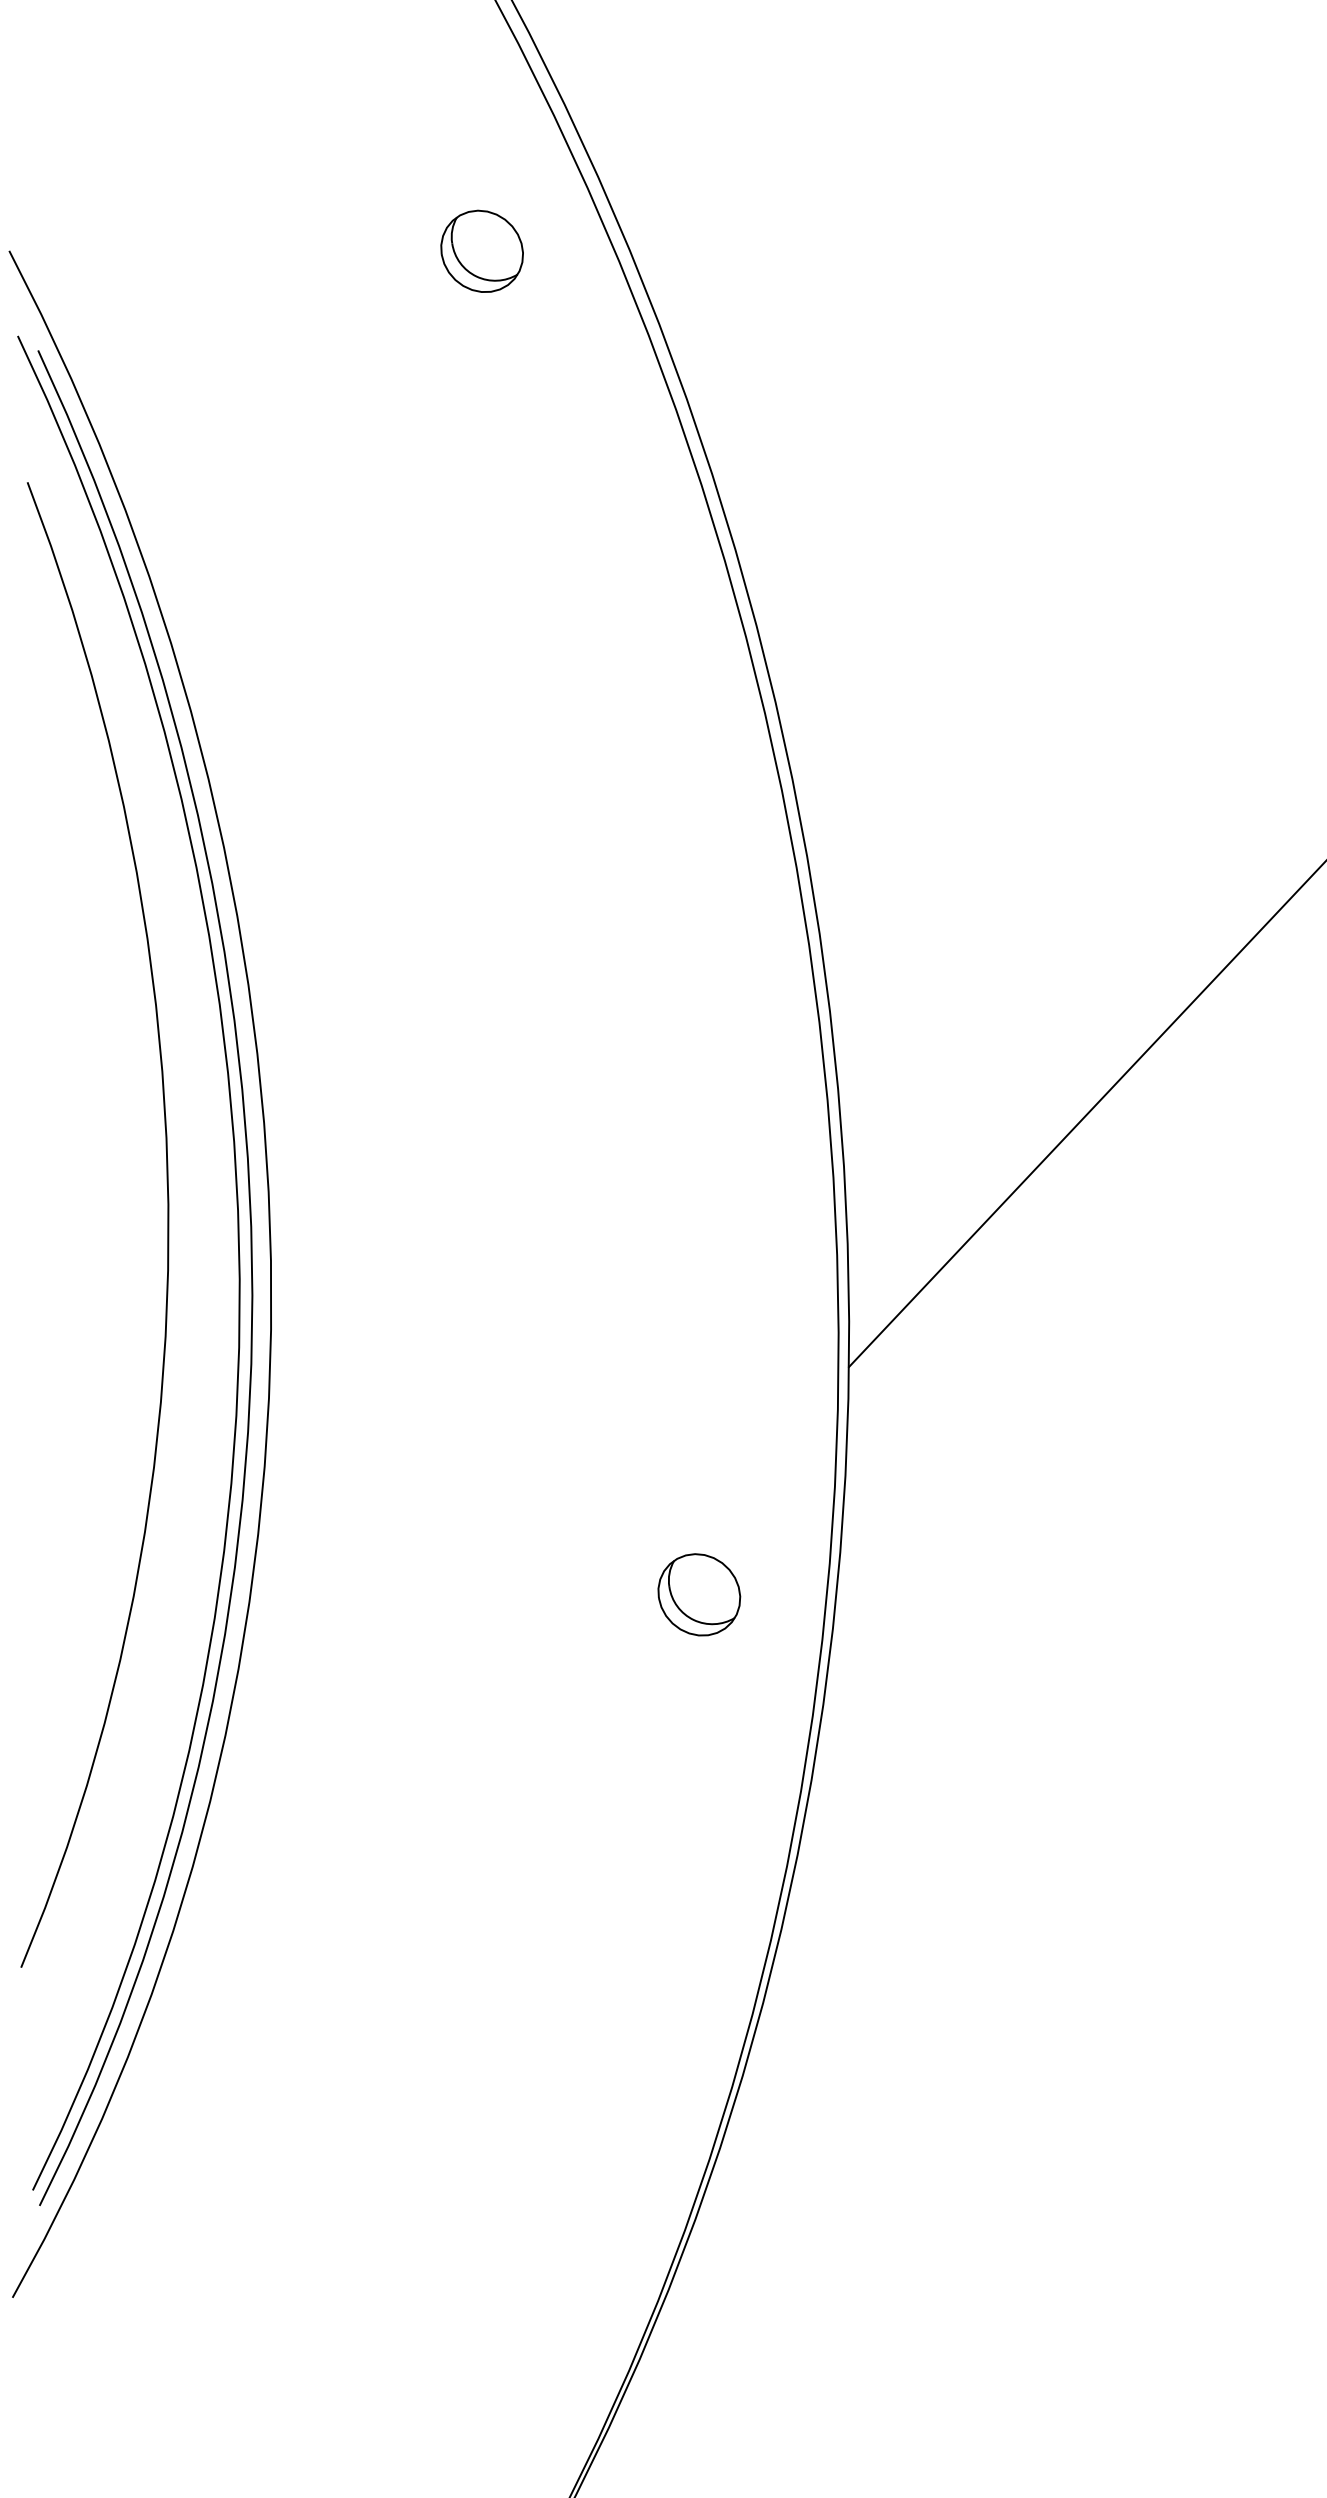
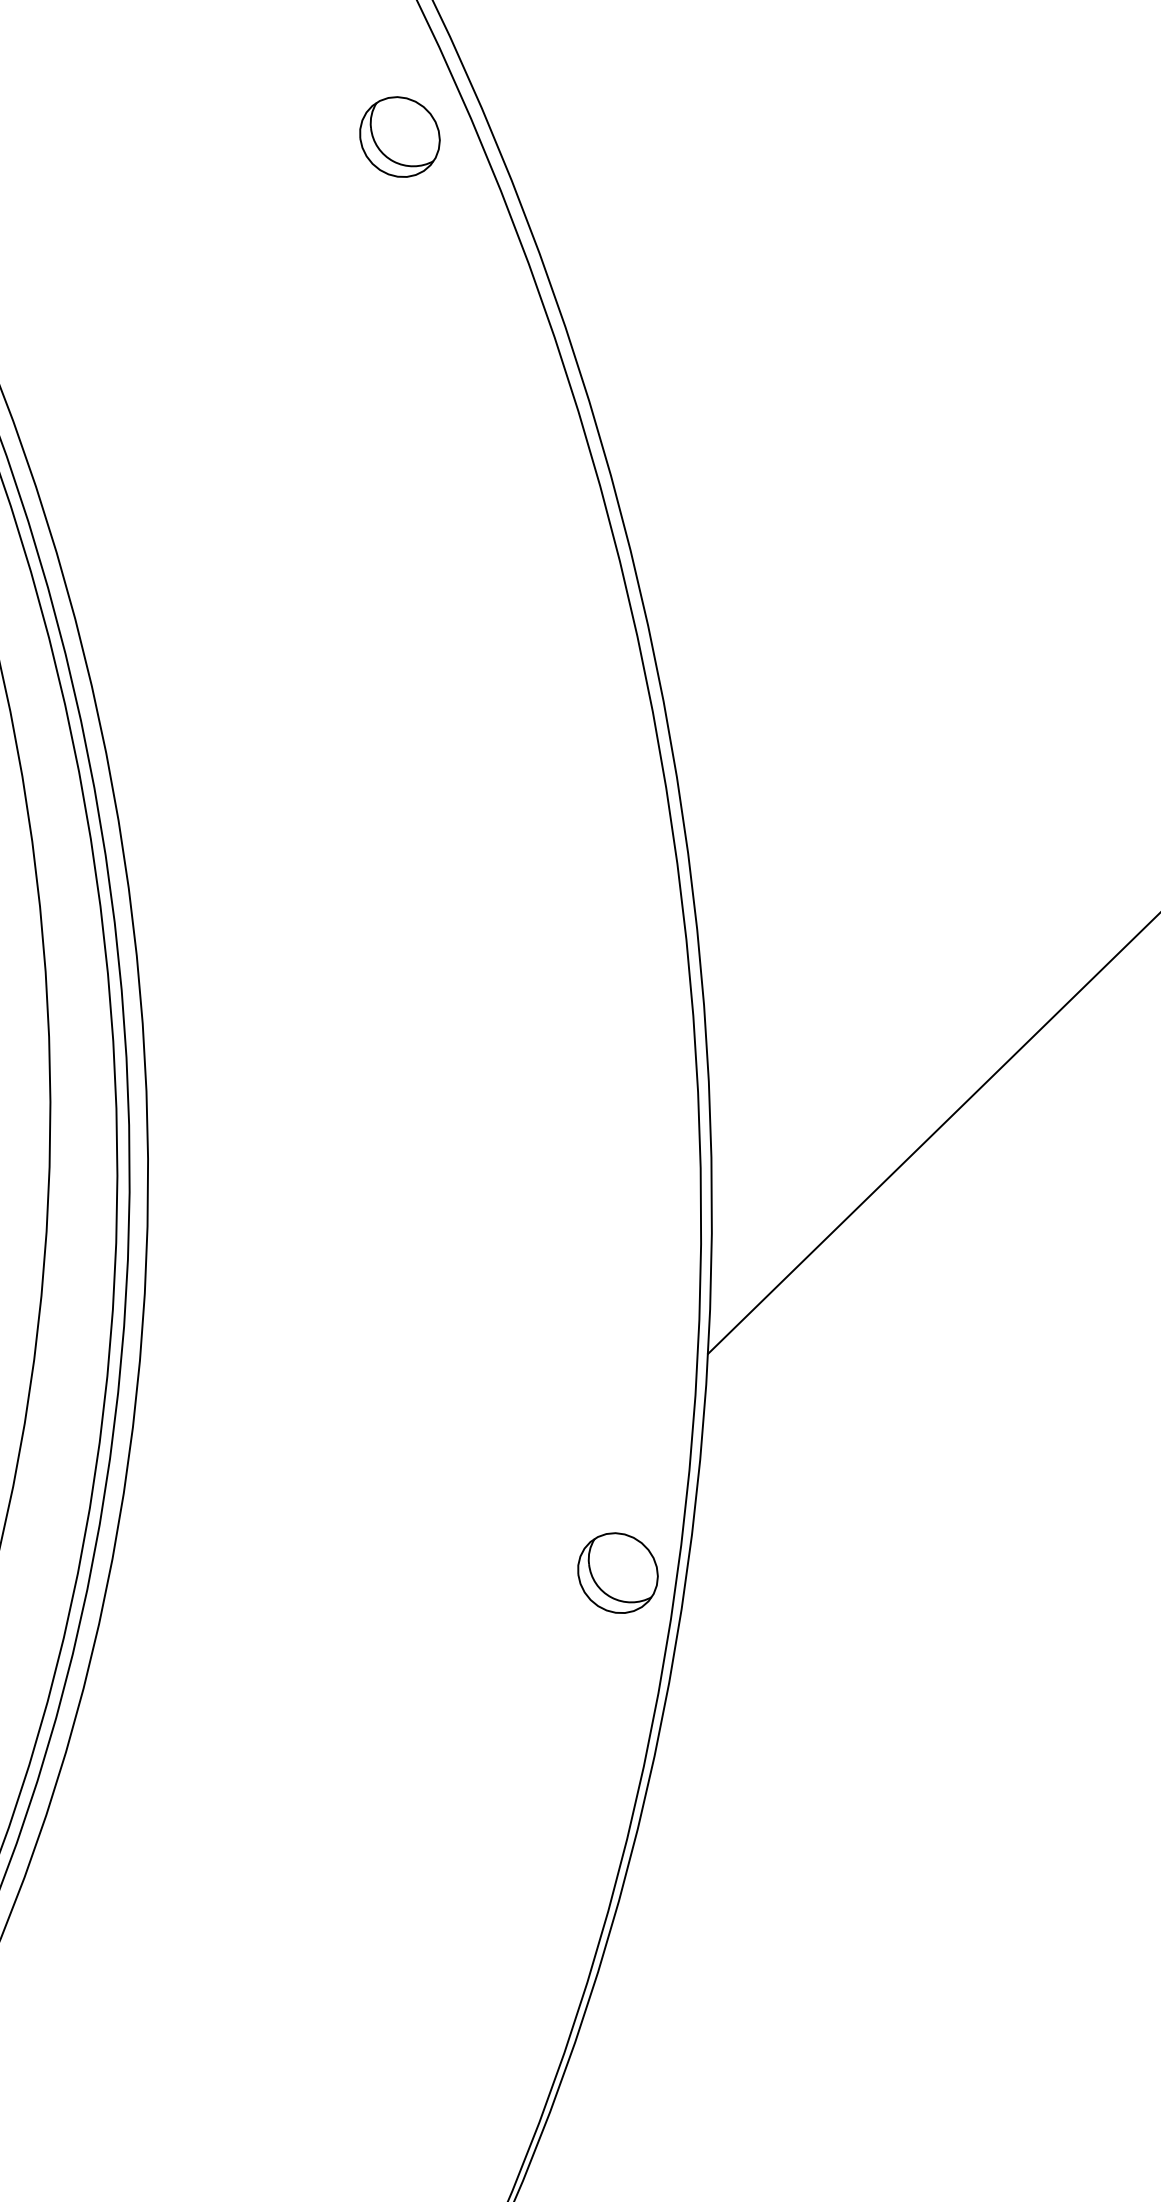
part: (481, 250) -> (399, 136), moved
part: (699, 1594) -> (618, 1572), moved

